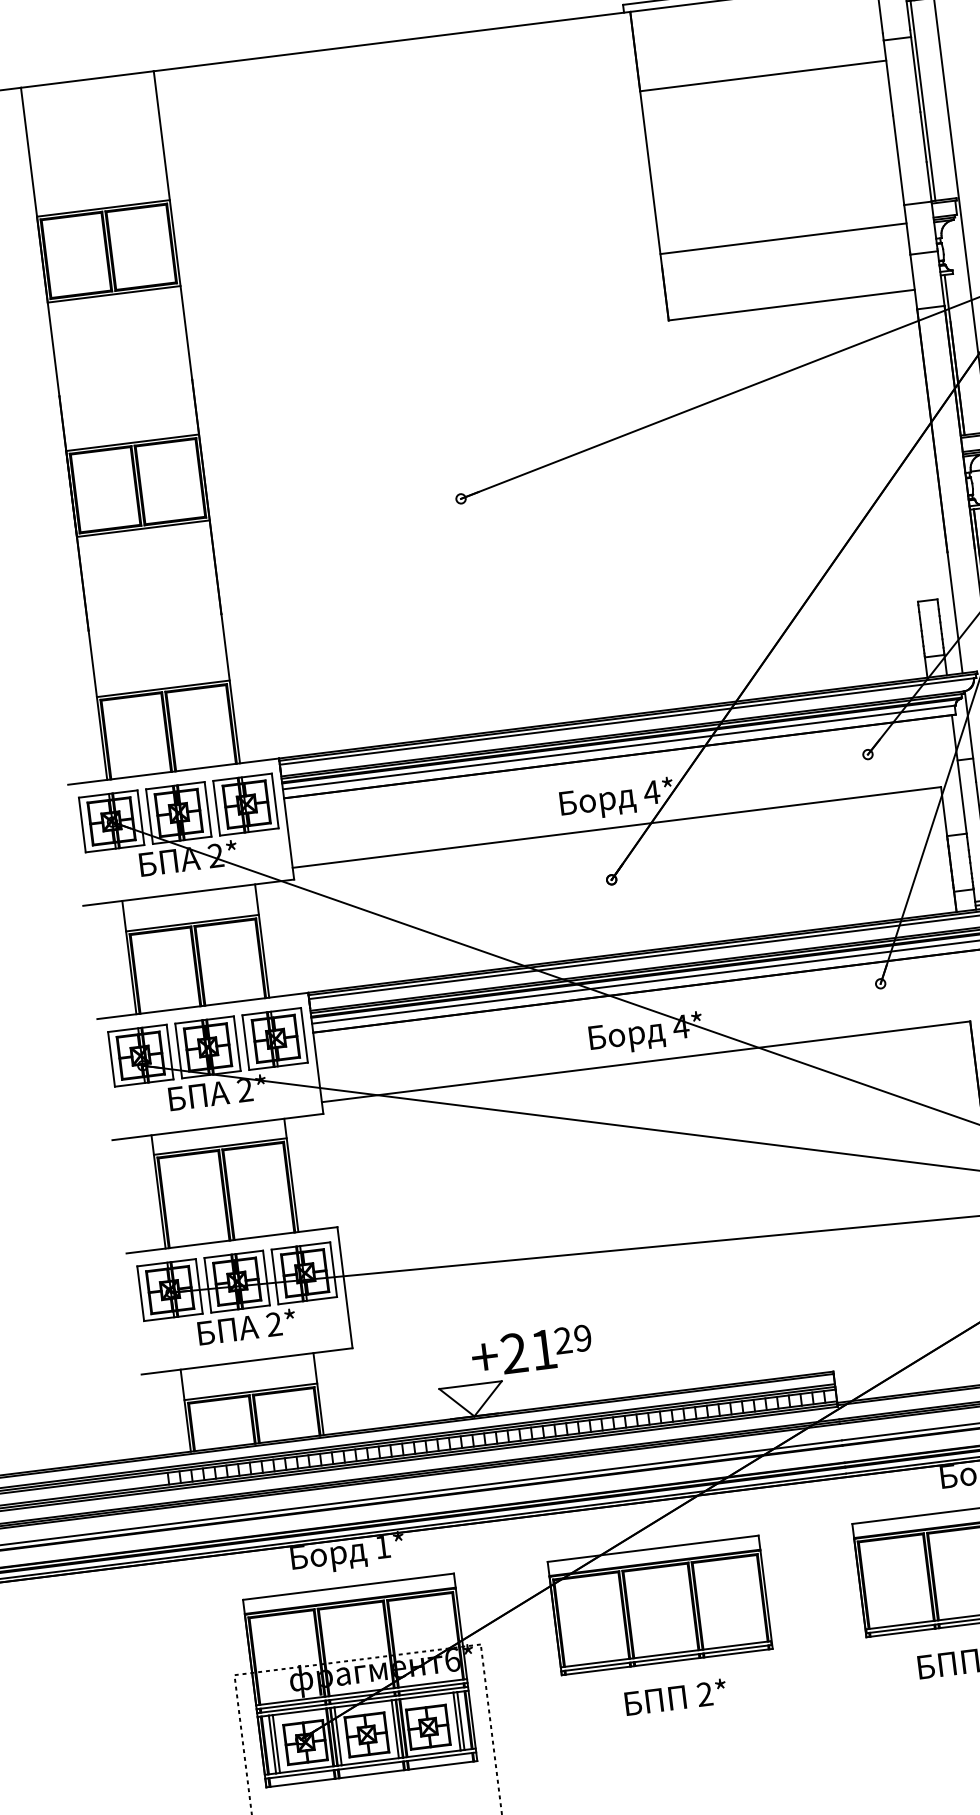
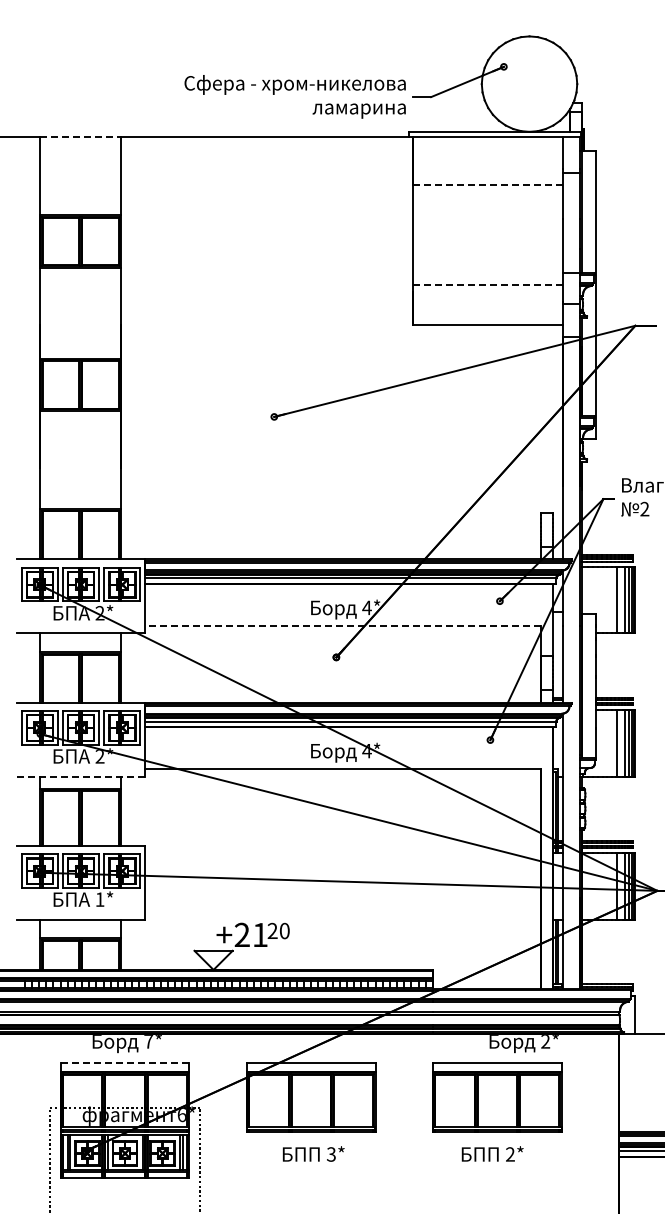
line: (762, 76) -> (487, 185), solid -> dashed
line: (86, 79) -> (80, 136), solid -> dashed
line: (784, 238) -> (488, 284), solid -> dashed
line: (615, 827) -> (342, 626), solid -> dashed
line: (217, 1126) -> (80, 776), solid -> dashed
text: (273, 1324) -> (99, 899), 2* -> 1*
text: (582, 1339) -> (284, 931), 29 -> 20
text: (382, 1546) -> (148, 1041), 1* -> 7*
line: (347, 1586) -> (124, 1062), solid -> dashed
text: (705, 1694) -> (331, 1154), 2* -> 3*

